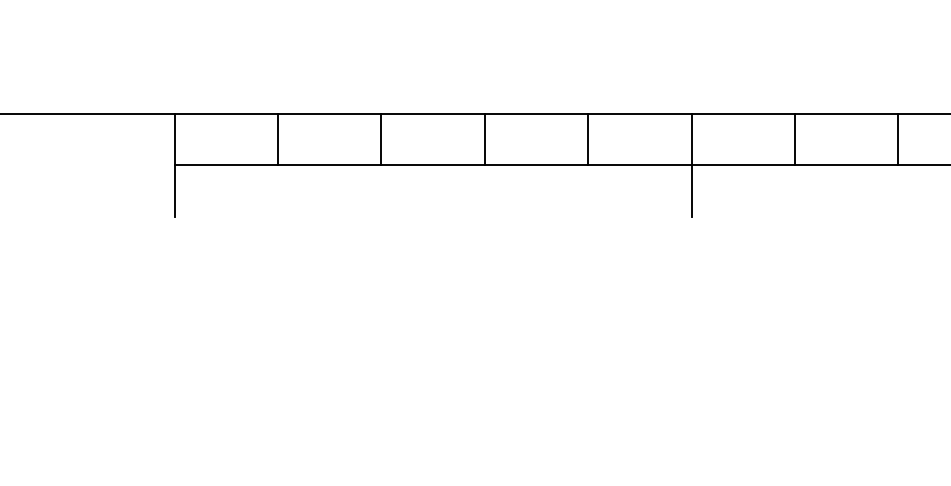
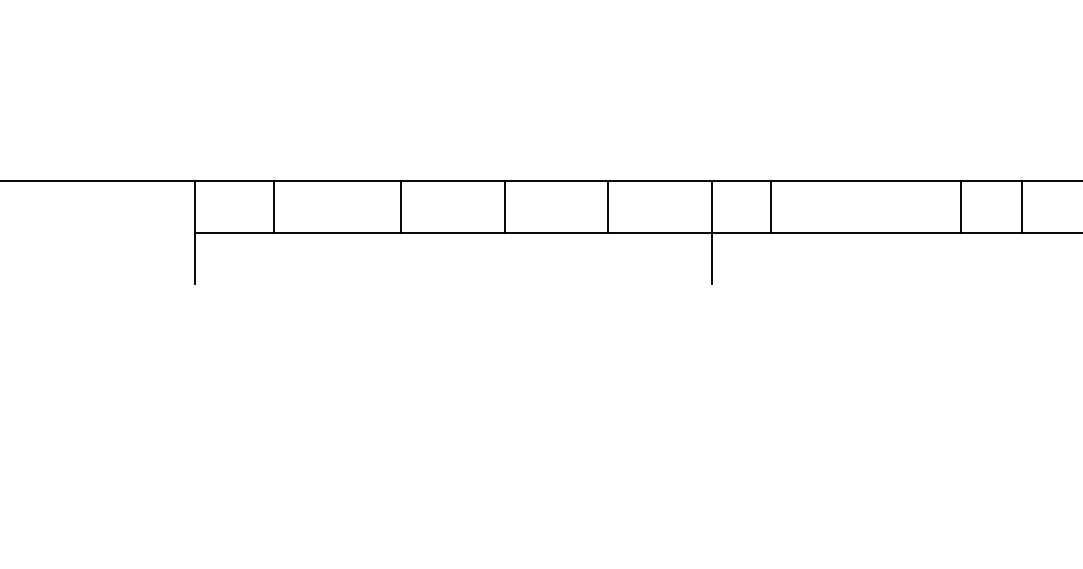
line: (277, 138) -> (273, 206), moved
line: (794, 138) -> (770, 206), moved
line: (898, 138) -> (961, 206), moved

